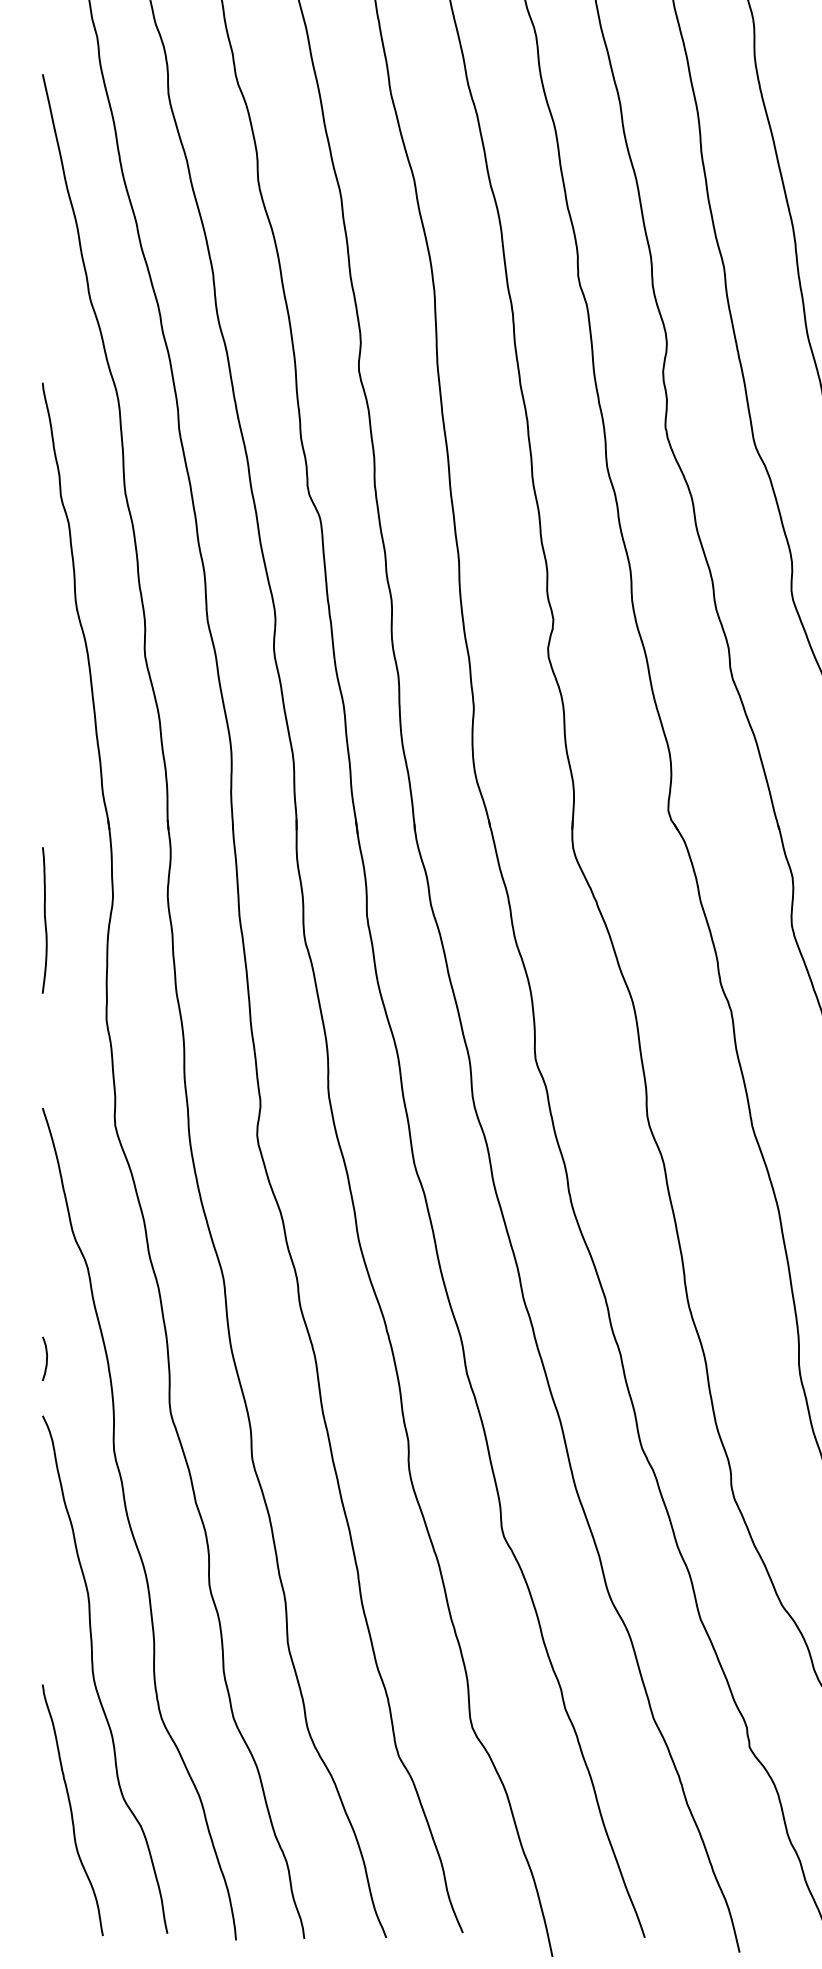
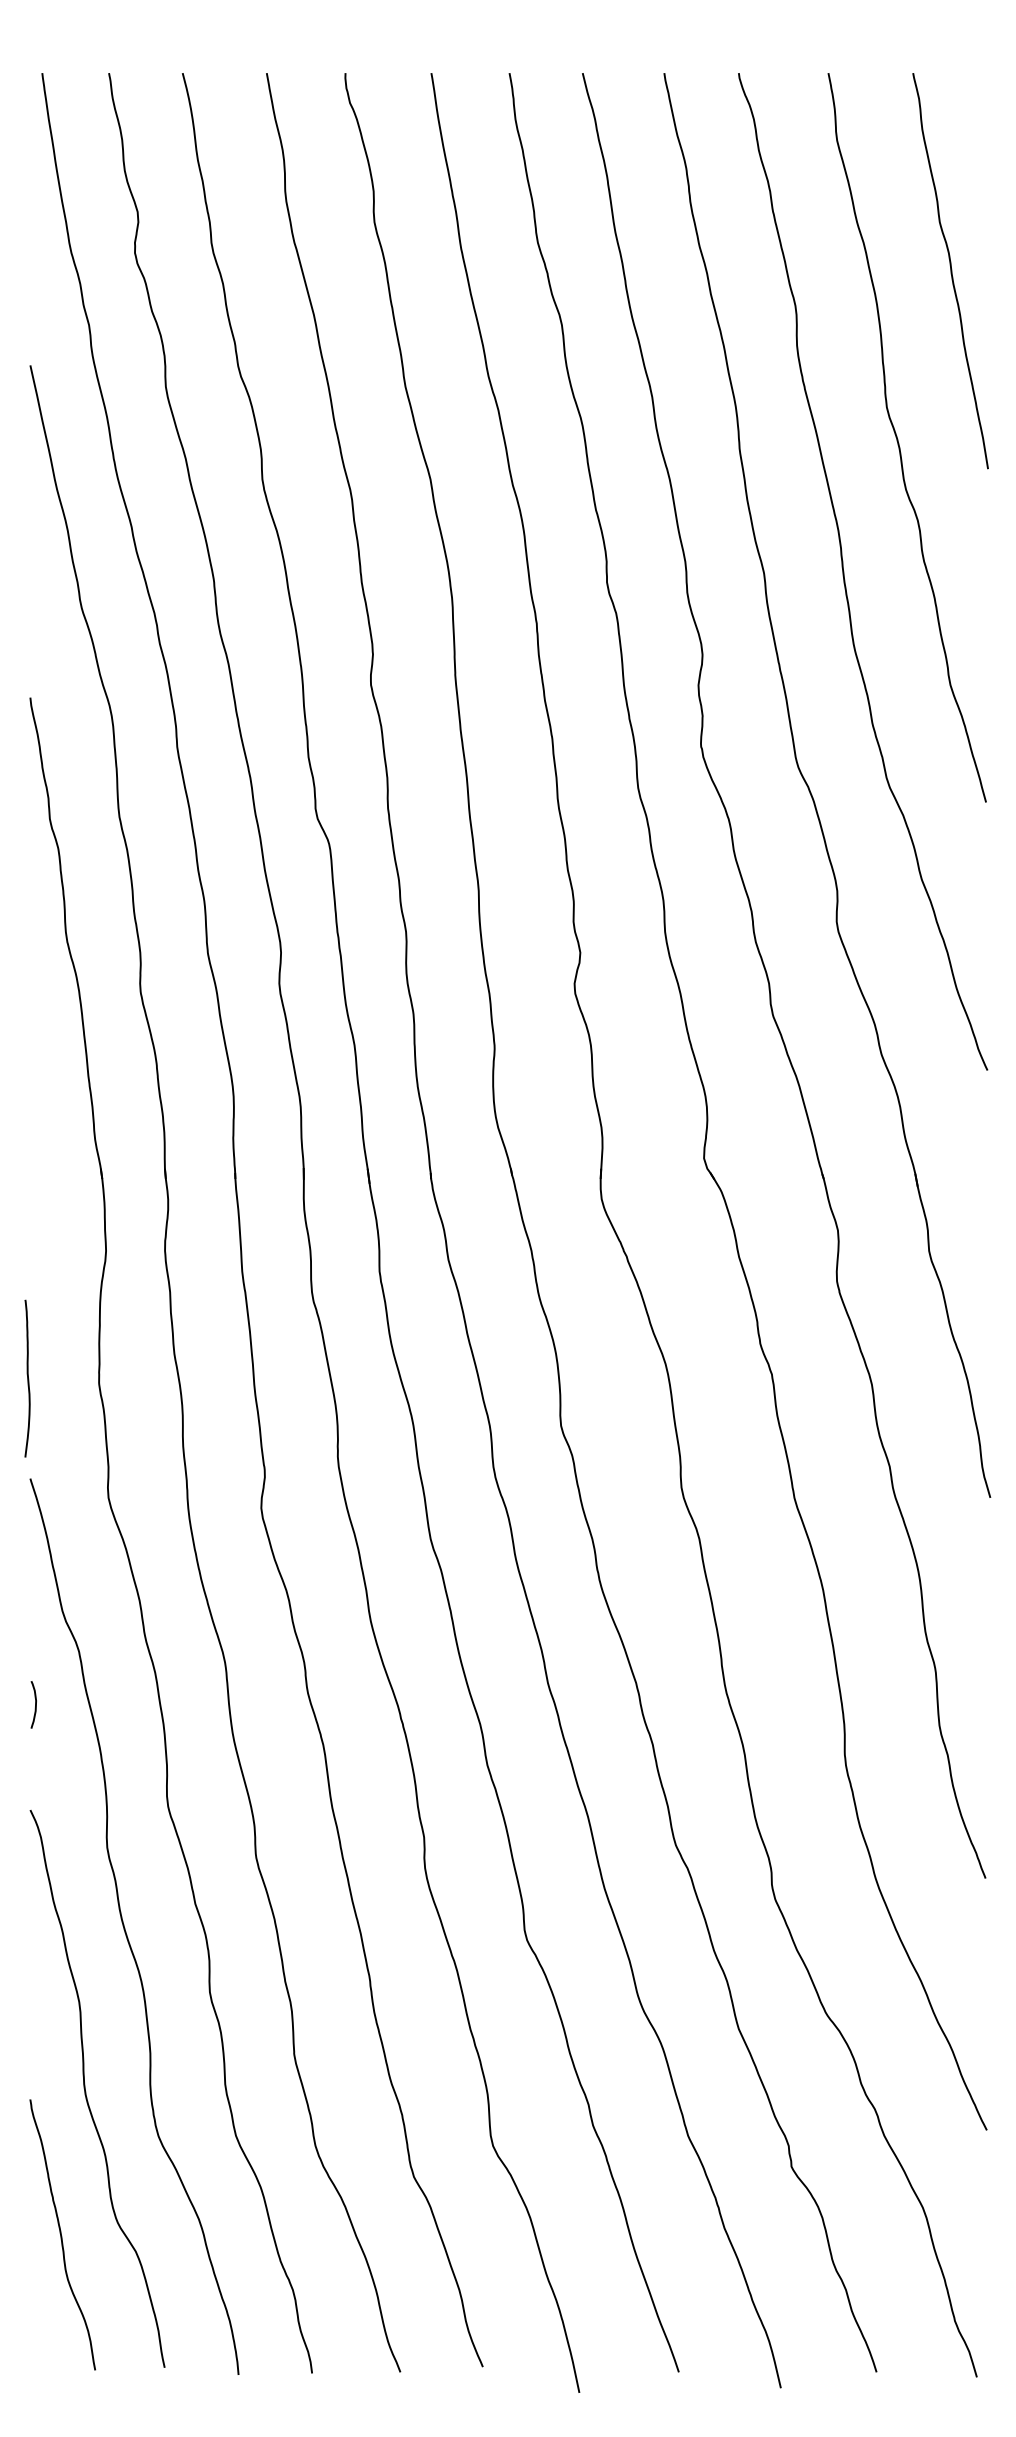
curve: (44, 920) -> (27, 1378), moved
curve: (46, 1358) -> (35, 1704), moved

